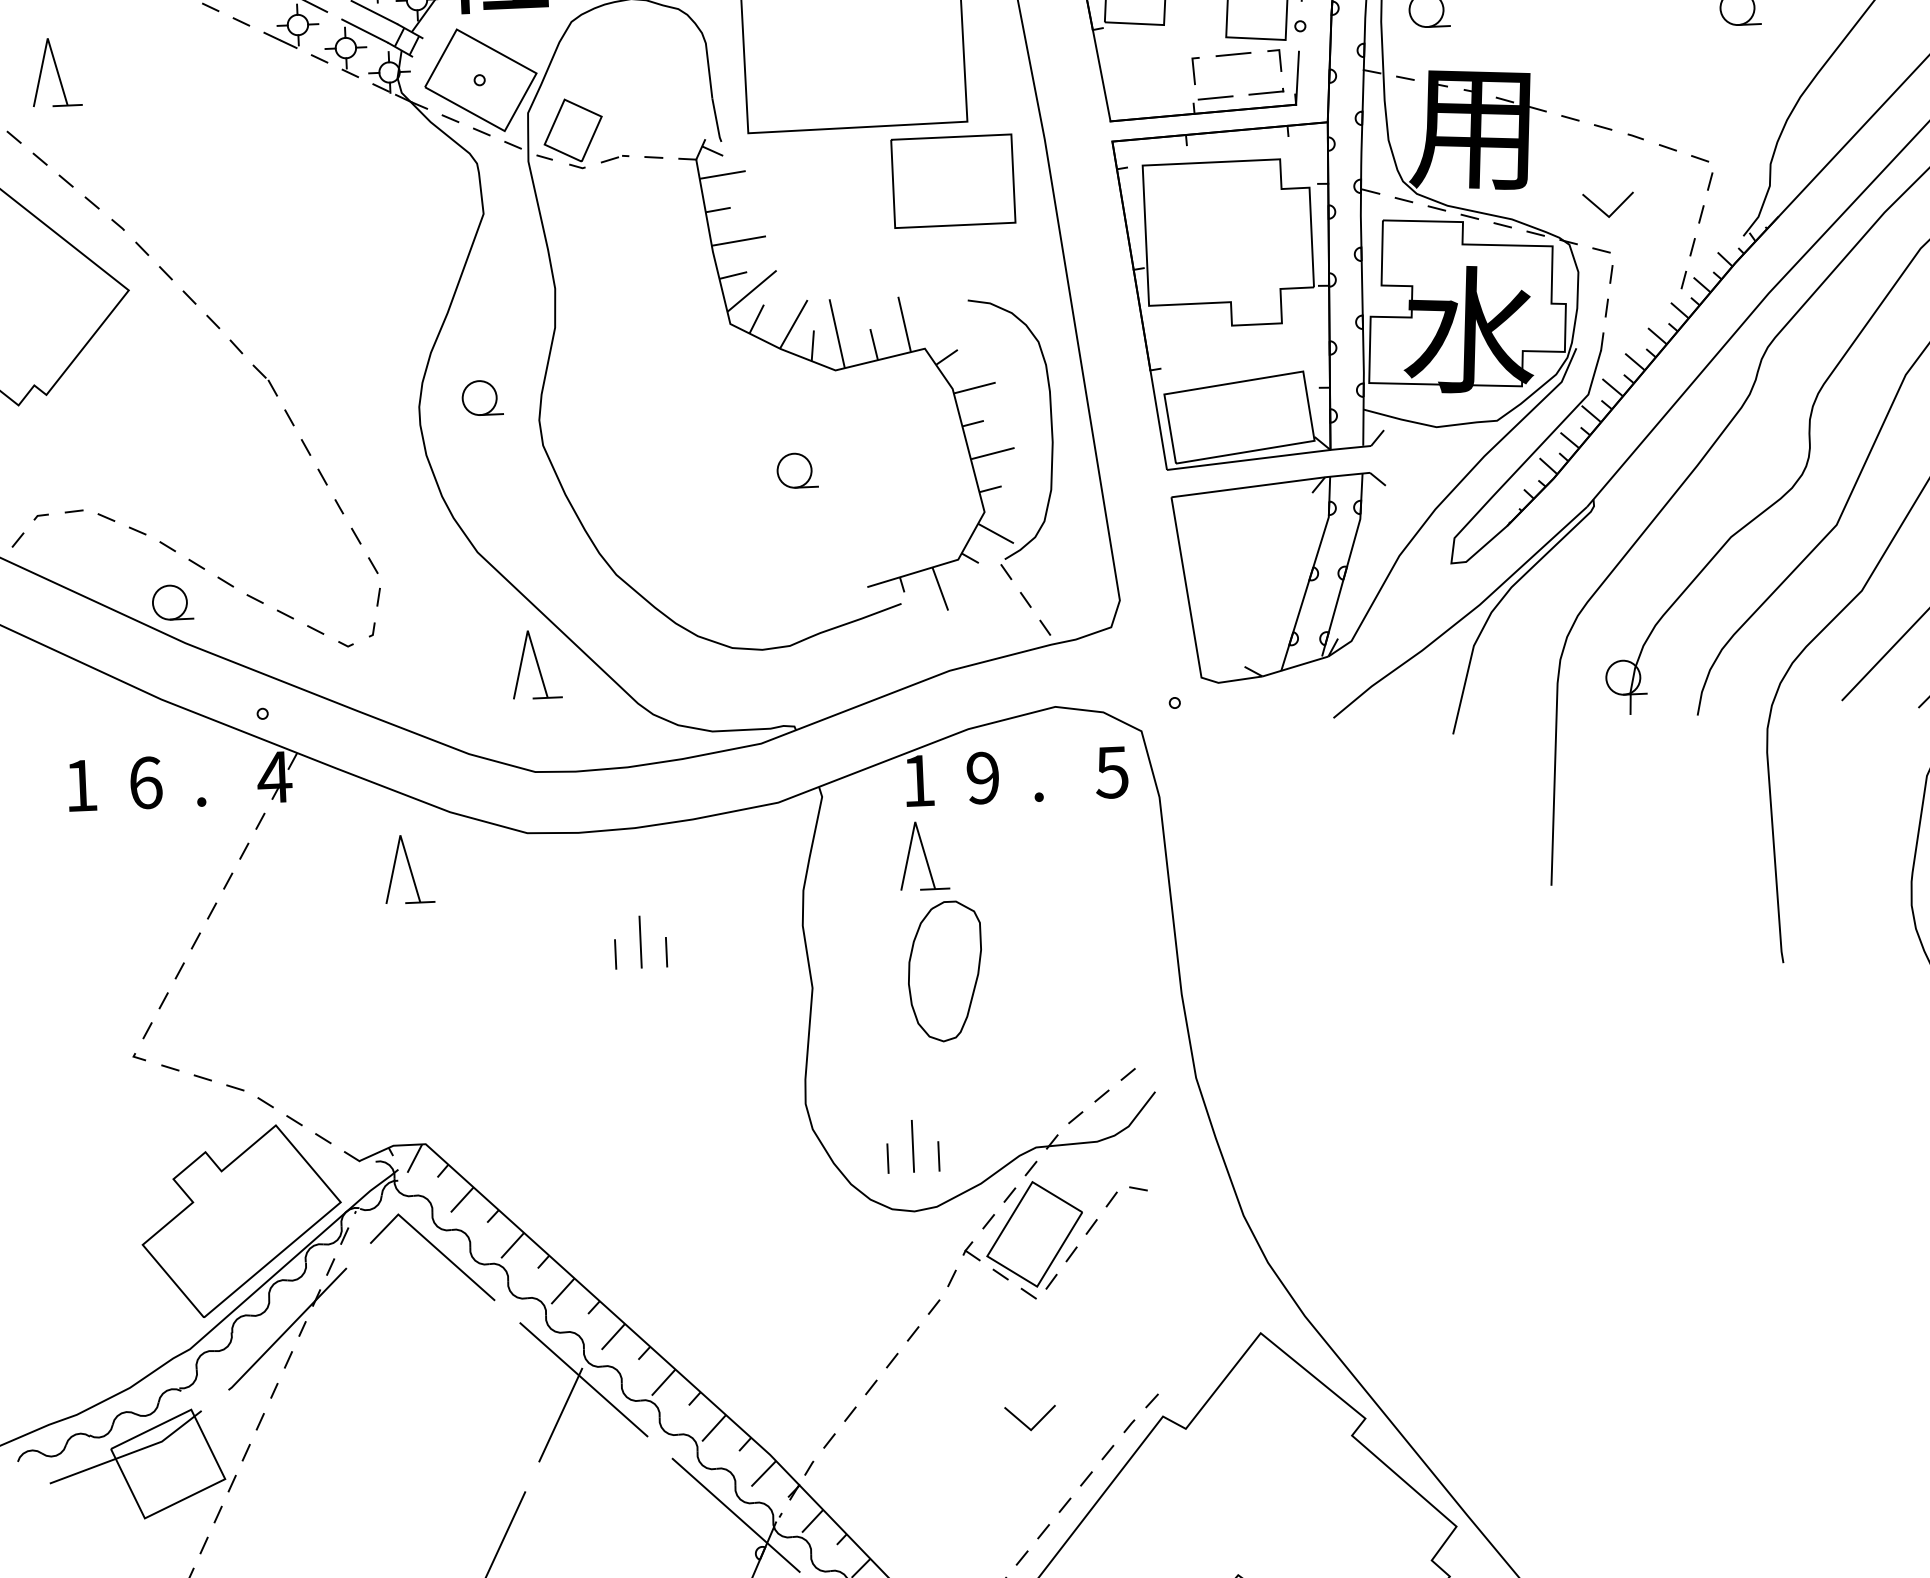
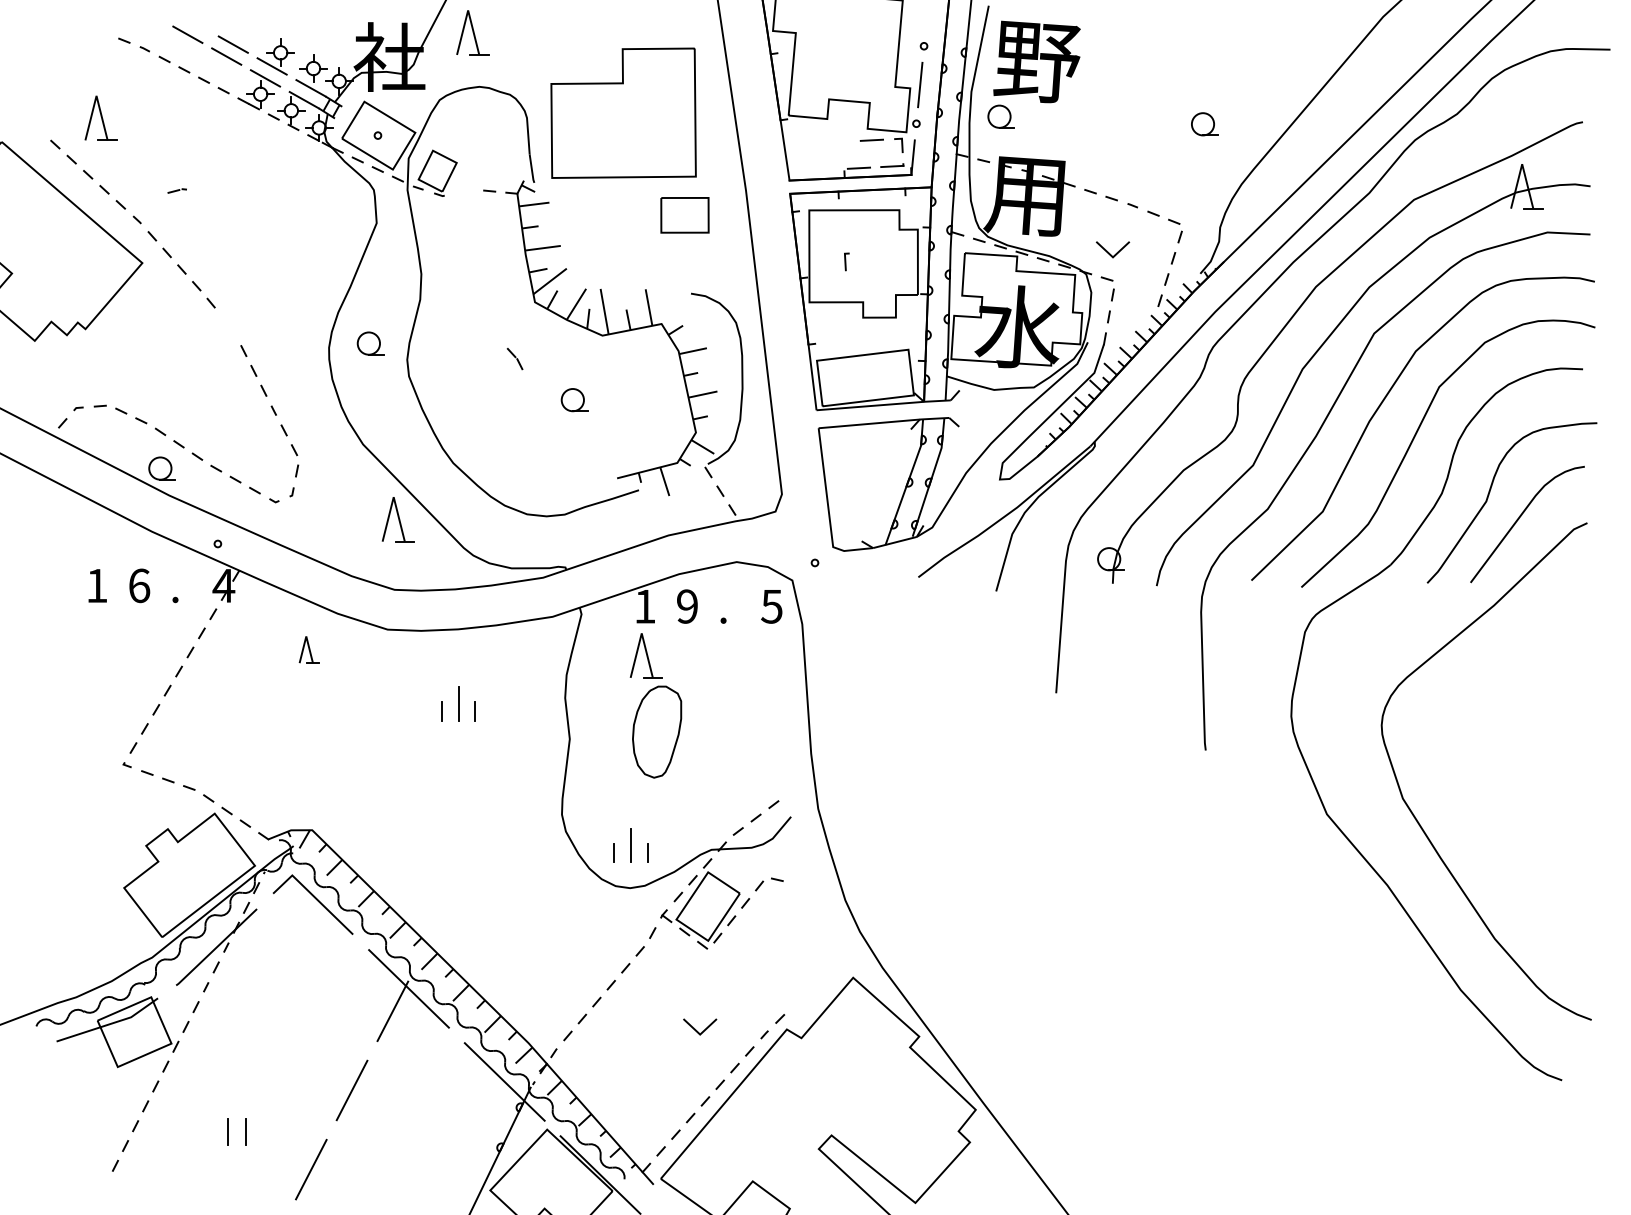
line: (1195, 70) -> (846, 261), moved
line: (613, 158) -> (176, 190), moved
part: (952, 181) -> (684, 215), size x0.6
part: (264, 381) -> (514, 359), moved
part: (407, 868) -> (308, 649), size x0.6

